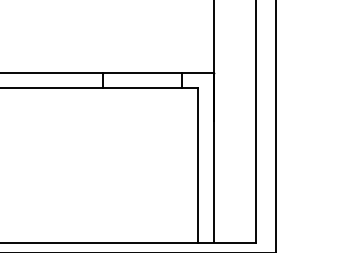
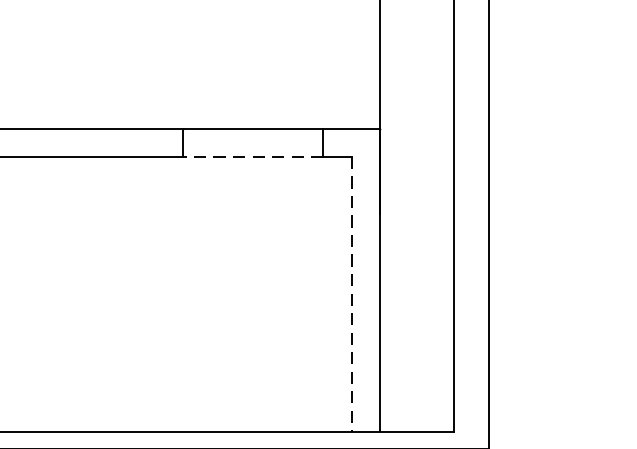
line: (142, 88) -> (252, 157), solid -> dashed
line: (198, 166) -> (352, 295), solid -> dashed

